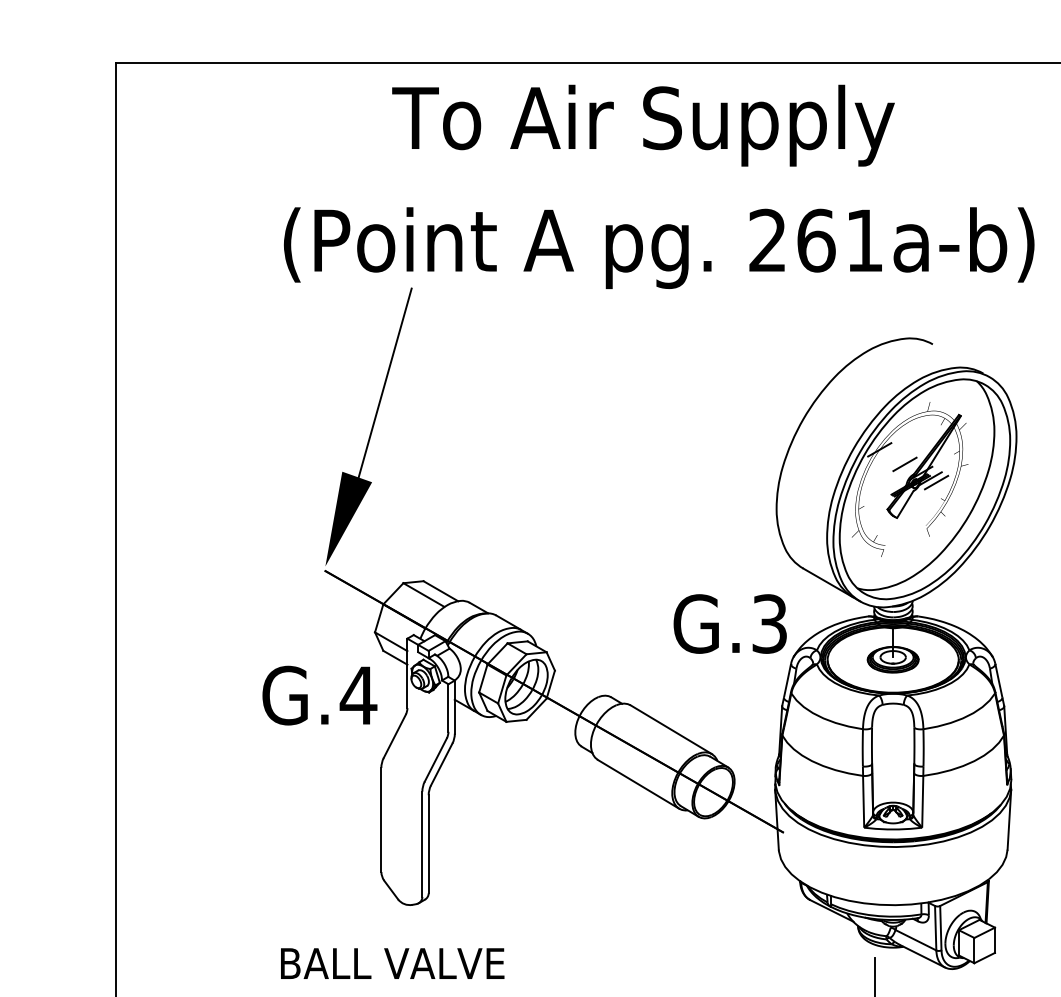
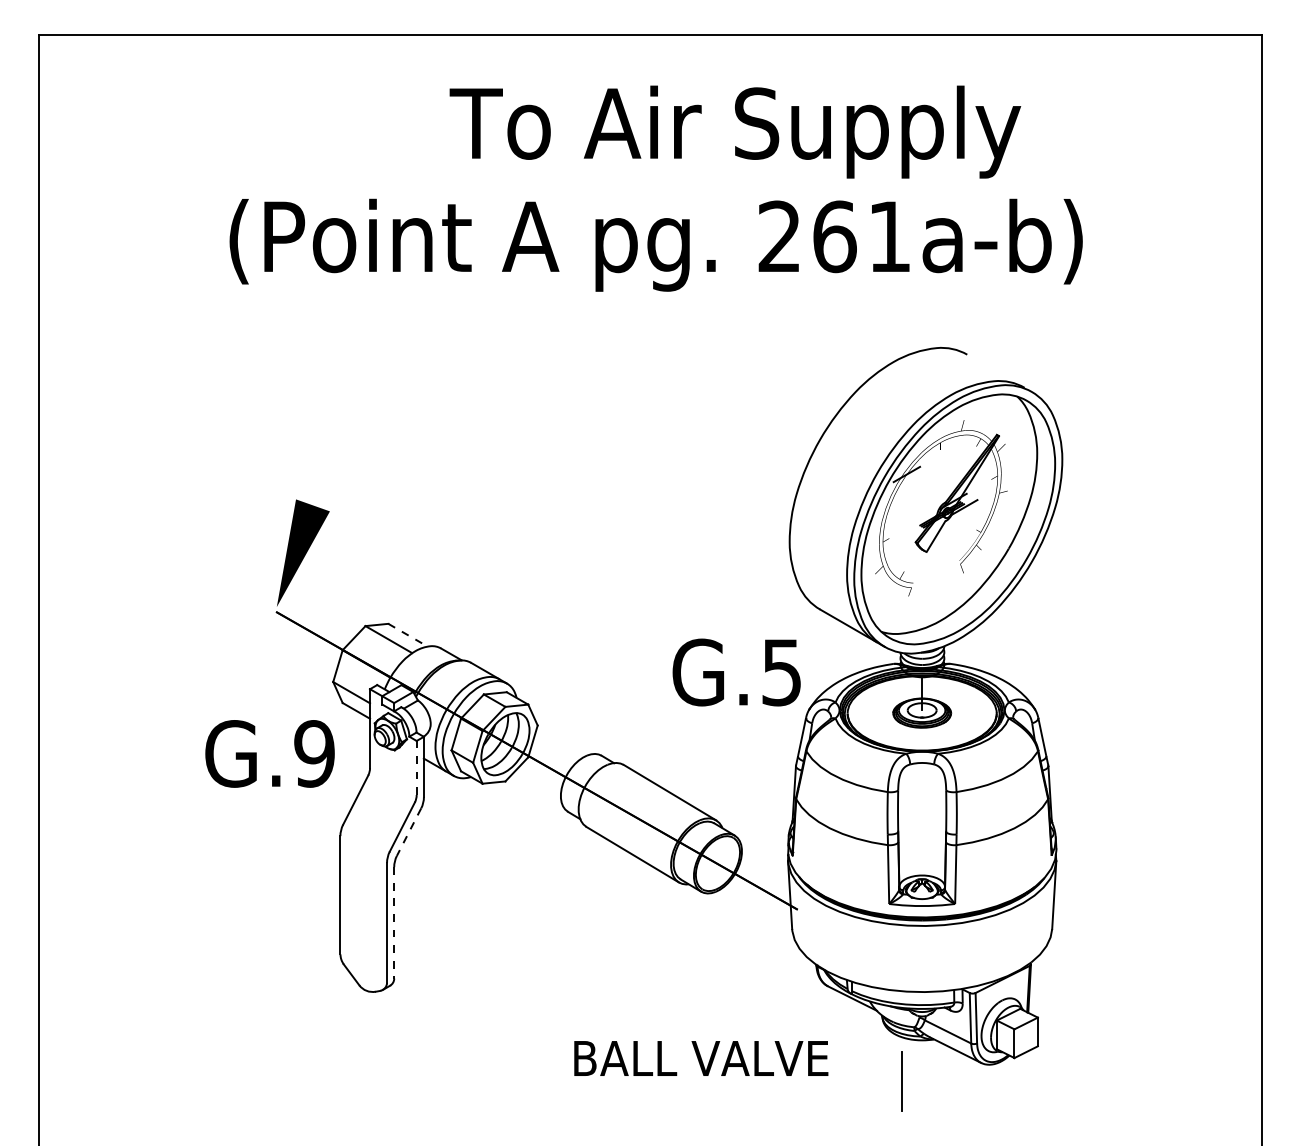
text: (643, 125) -> (735, 131), moved
line: (384, 384) -> (343, 400), removed
line: (904, 463) -> (935, 490), removed
line: (936, 482) -> (971, 511), removed
line: (441, 591) -> (408, 635), solid -> dashed
text: (769, 623) -> (781, 671), G.3 -> G.5
text: (358, 695) -> (314, 753), G.4 -> G.9
line: (448, 707) -> (416, 767), solid -> dashed
line: (442, 764) -> (409, 832), solid -> dashed
line: (428, 843) -> (394, 922), solid -> dashed
text: (392, 963) -> (701, 1058), moved

